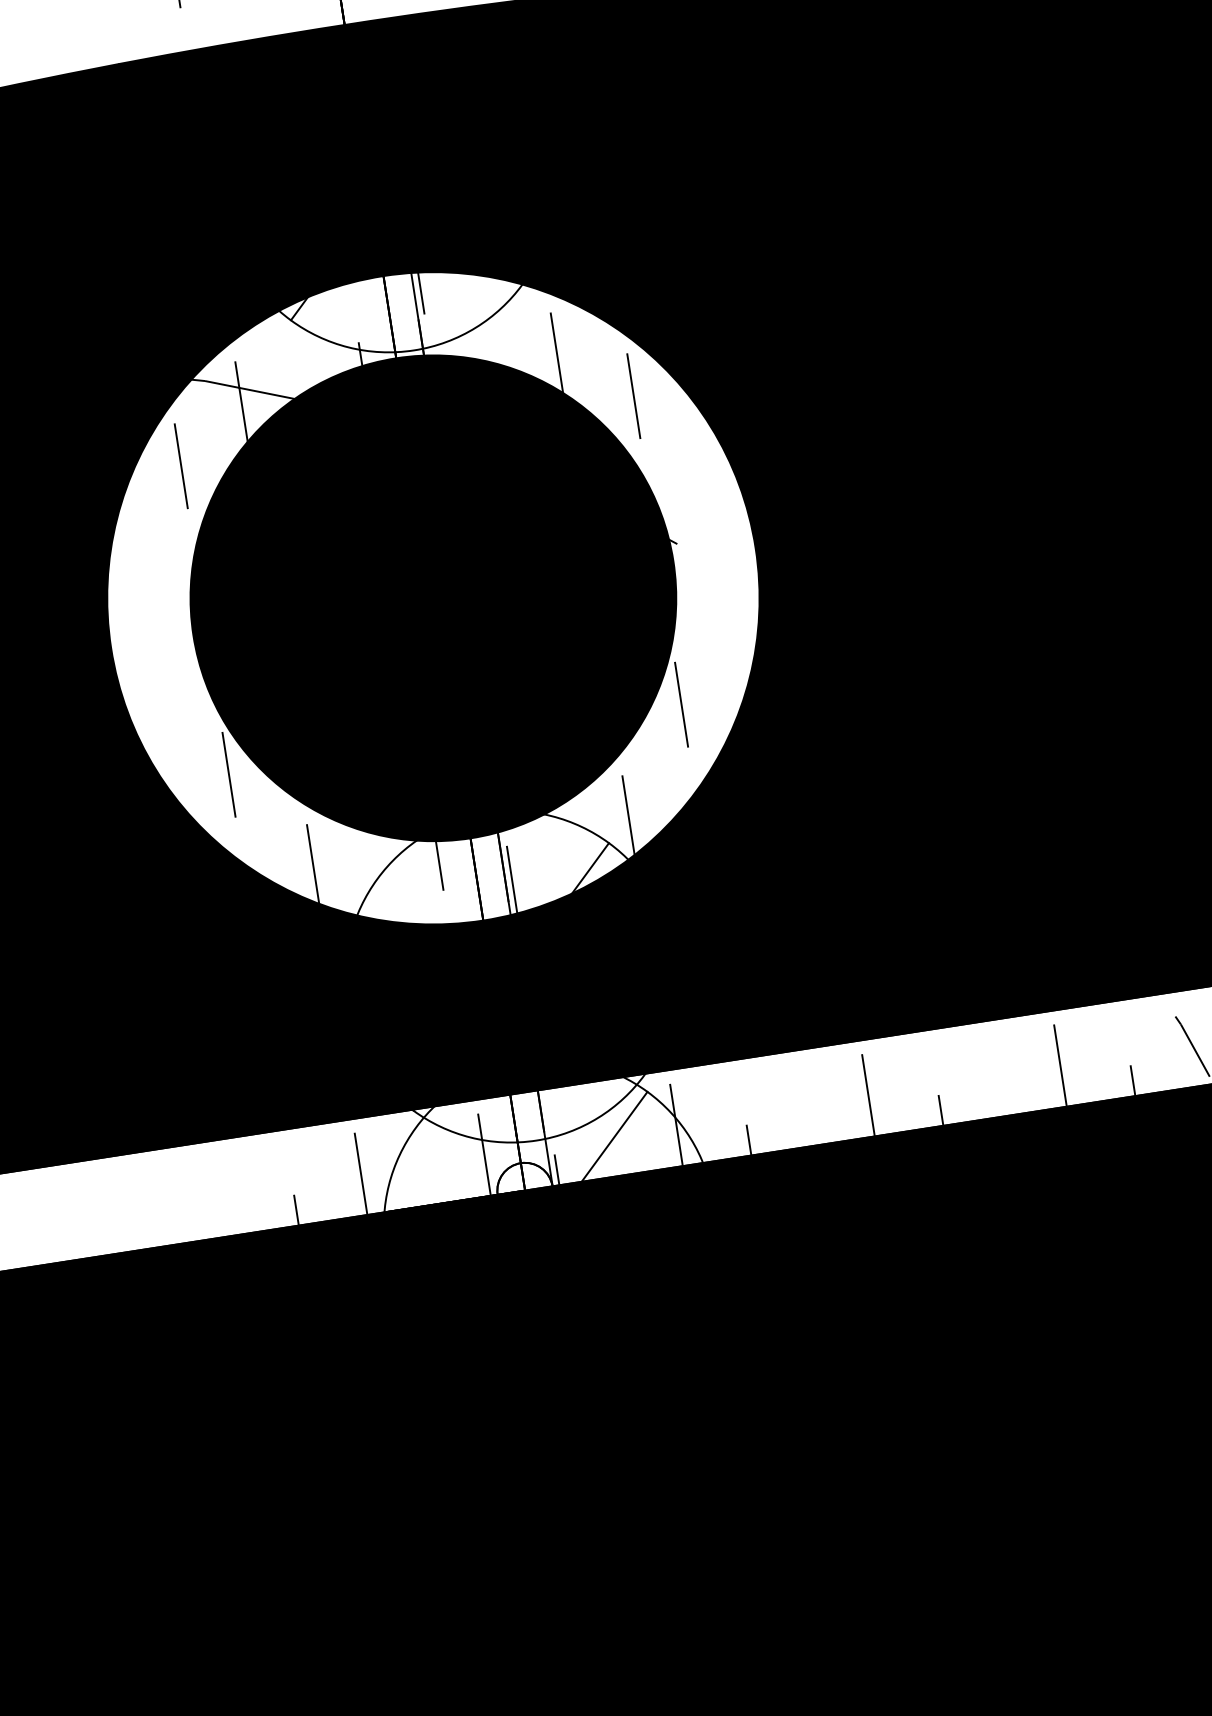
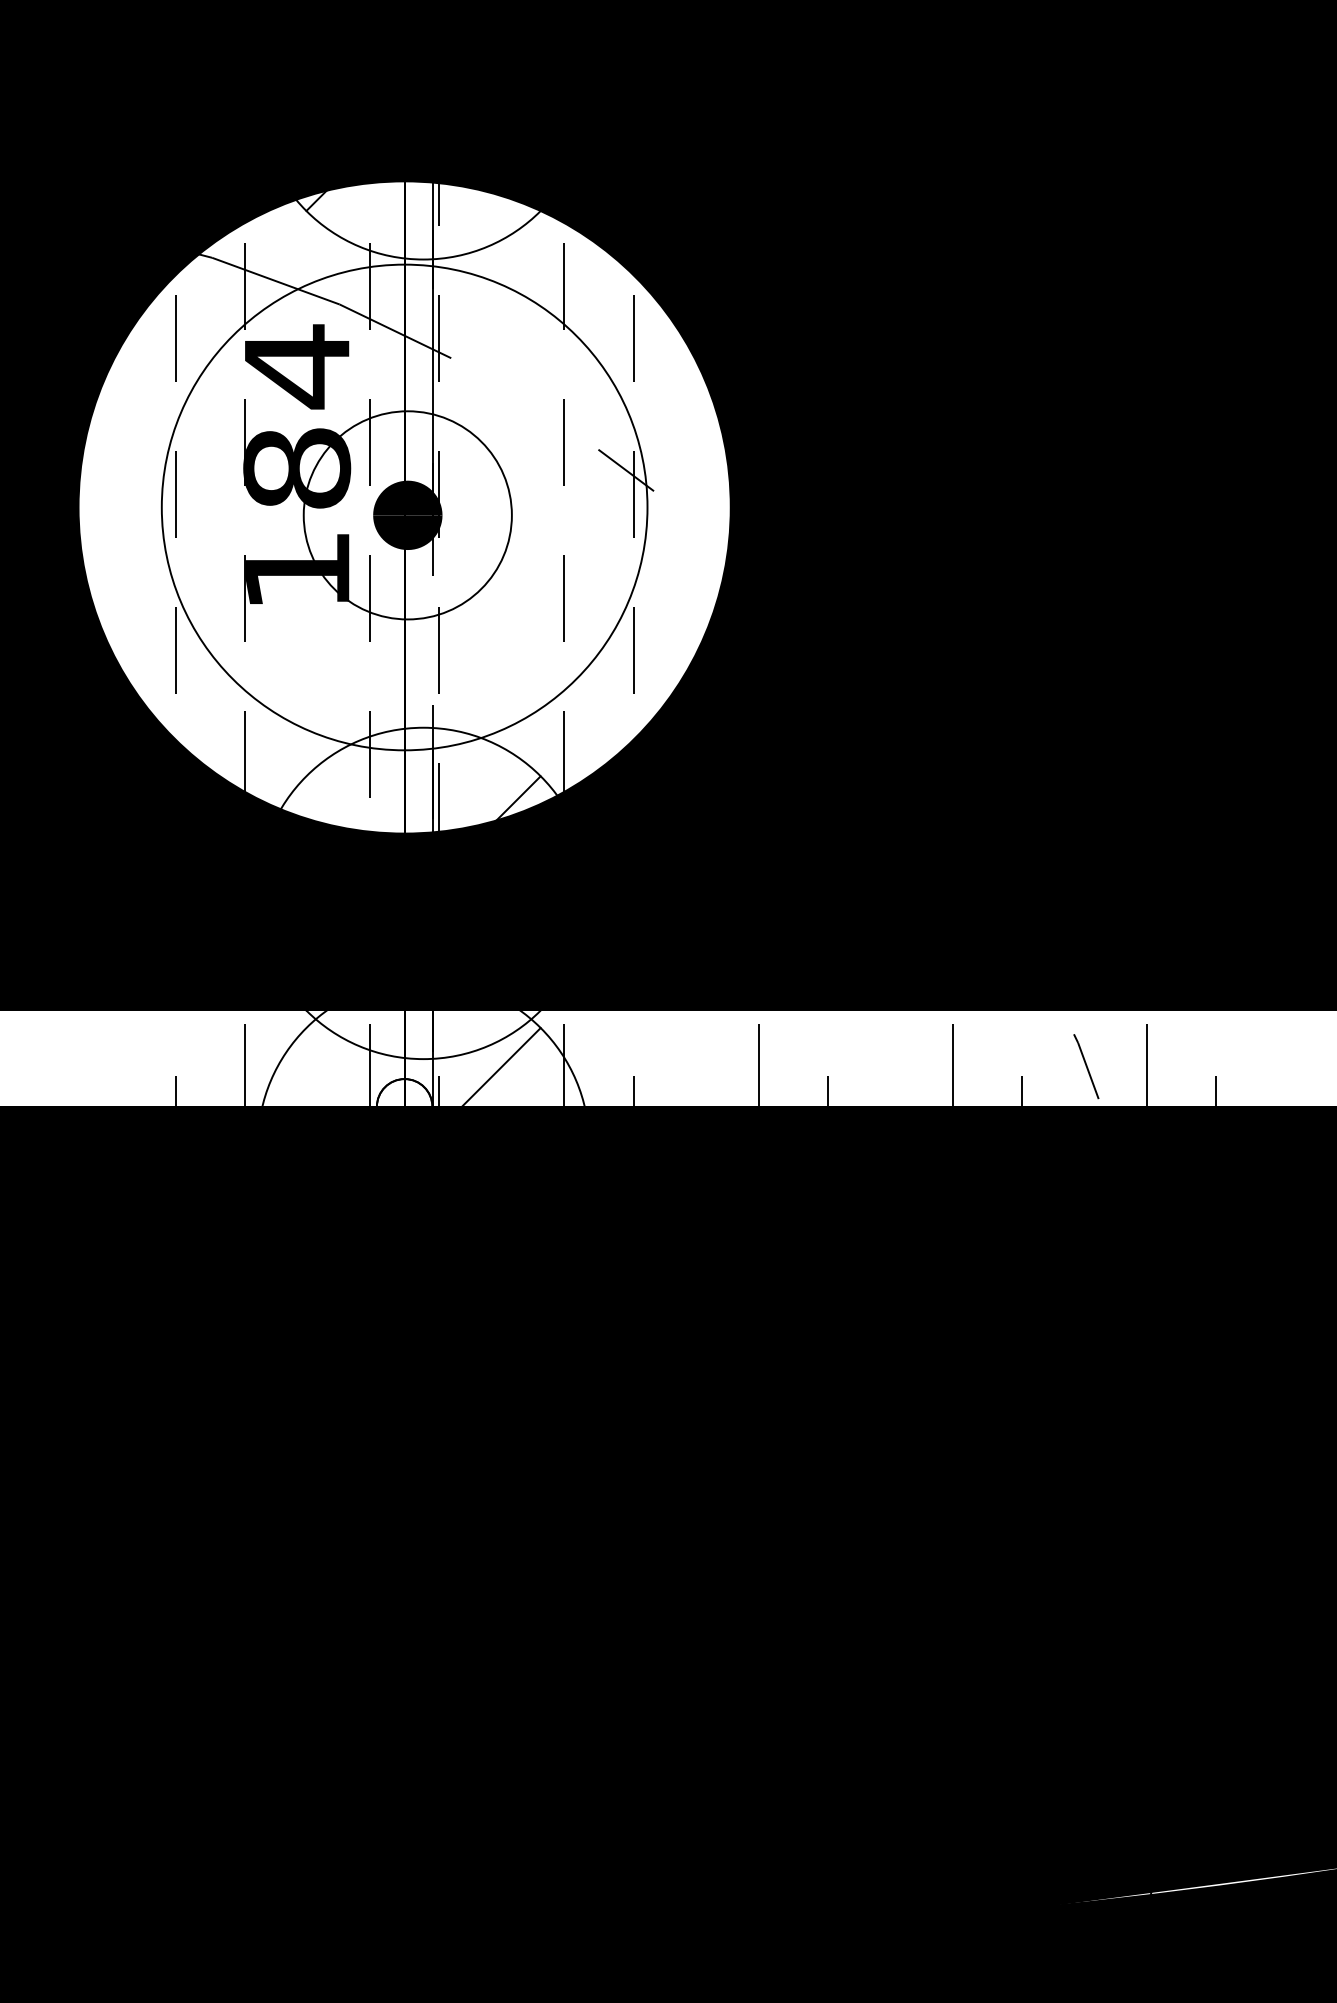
fill: (433, 598) -> (404, 507), removed

